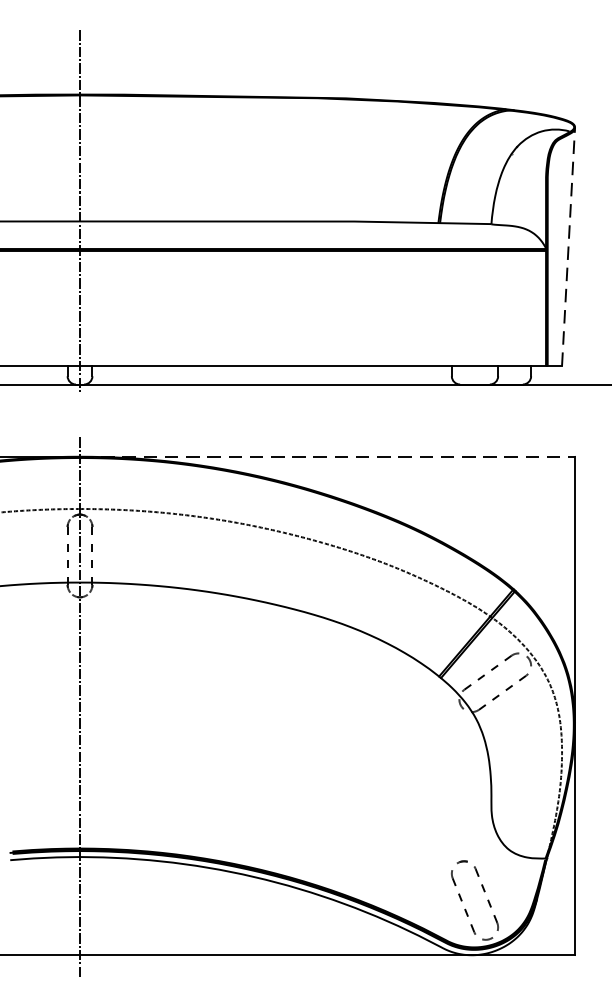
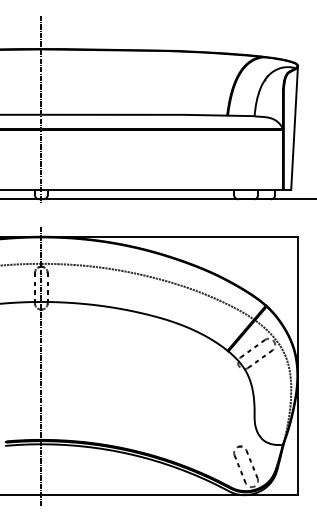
line: (568, 245) -> (294, 127), dashed -> solid
line: (329, 456) -> (170, 236), dashed -> solid

